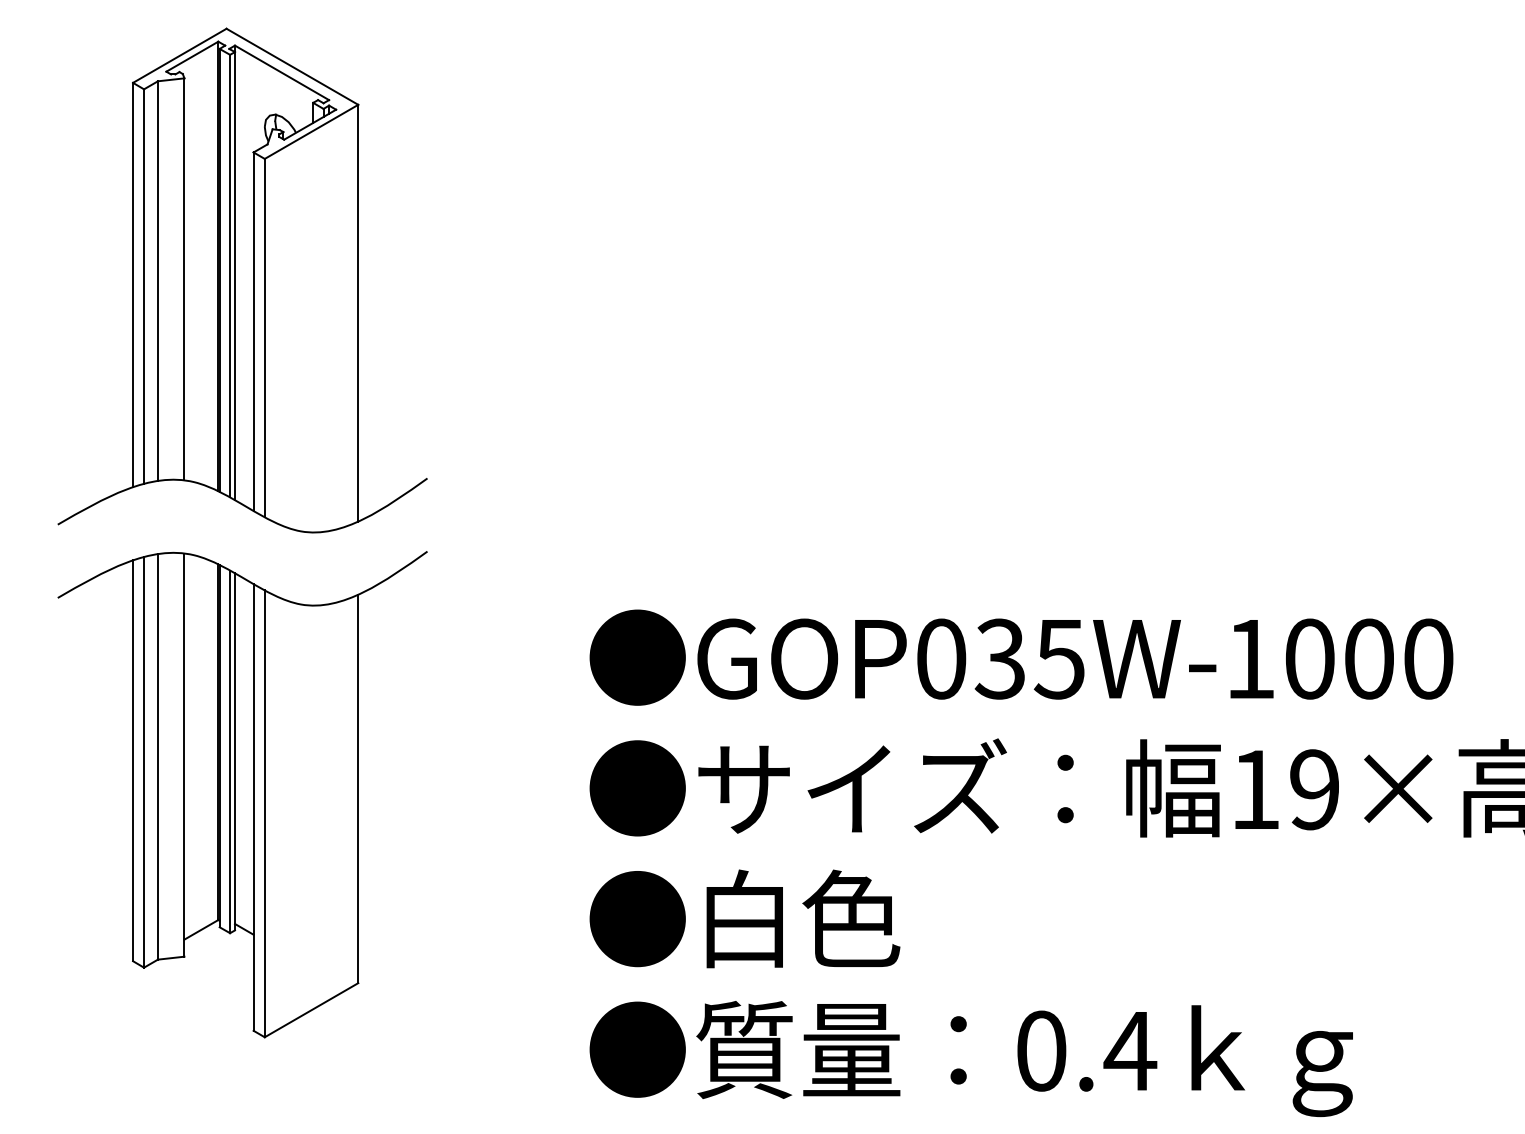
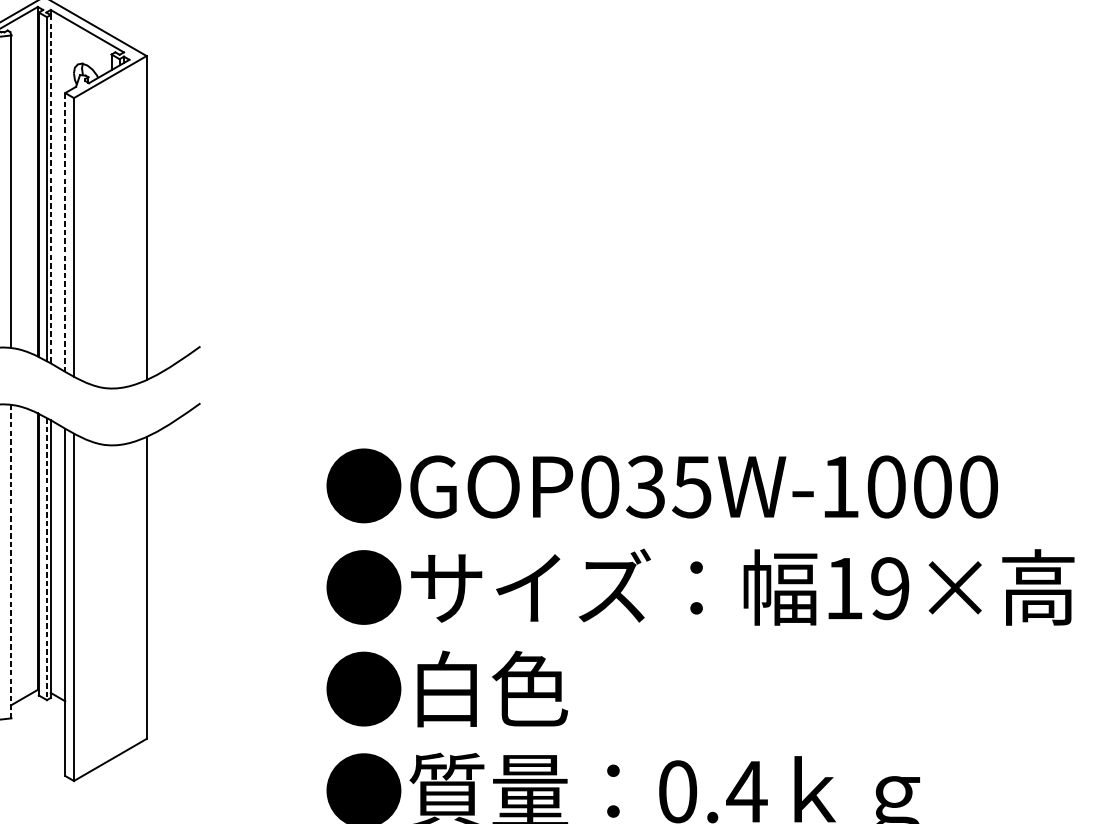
line: (235, 276) -> (51, 189), solid -> dashed
line: (253, 332) -> (65, 233), solid -> dashed
line: (230, 752) -> (47, 559), solid -> dashed
line: (184, 755) -> (11, 561), solid -> dashed

